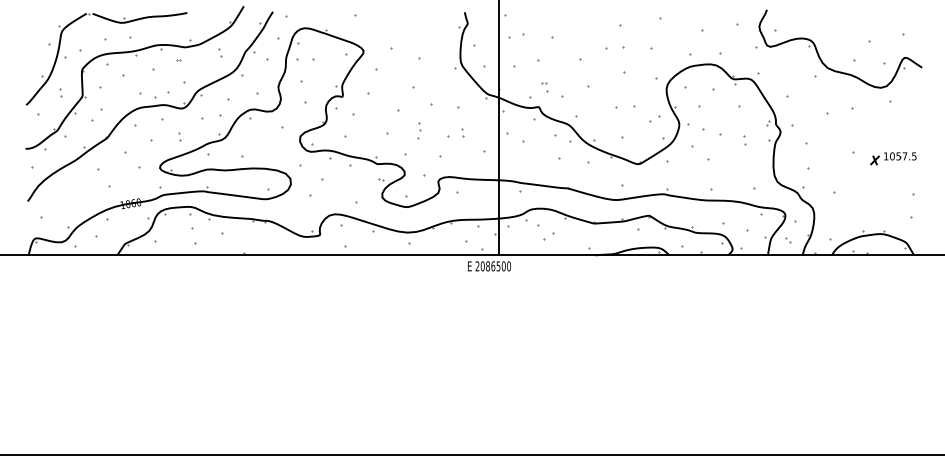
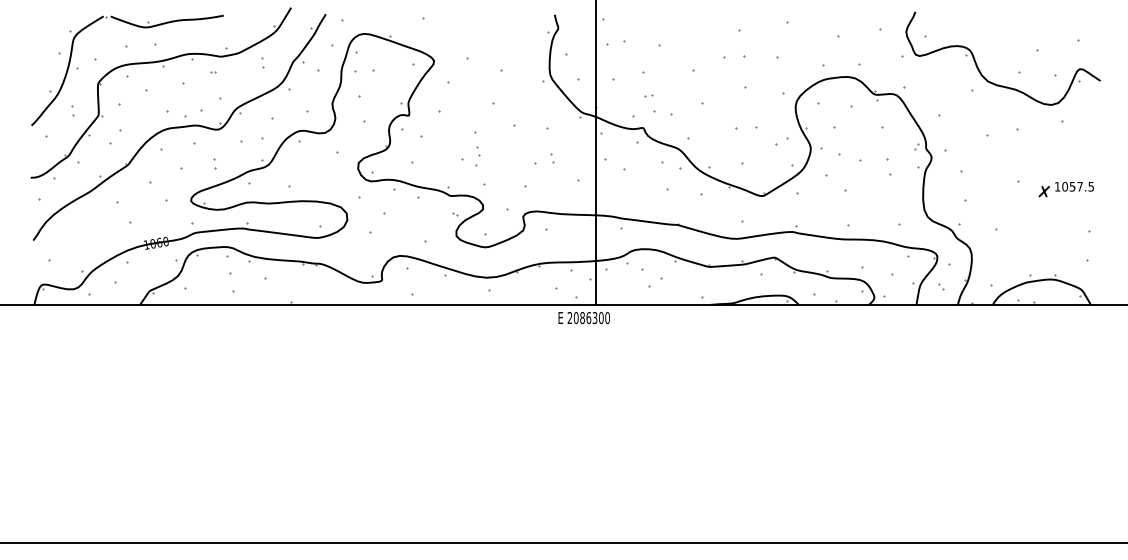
part: (544, 87) -> (649, 104), size x1.6
part: (419, 130) -> (478, 155), moved
part: (744, 140) -> (888, 167), size x1.6
text: (498, 265) -> (595, 316), 2086500 -> 2086300

